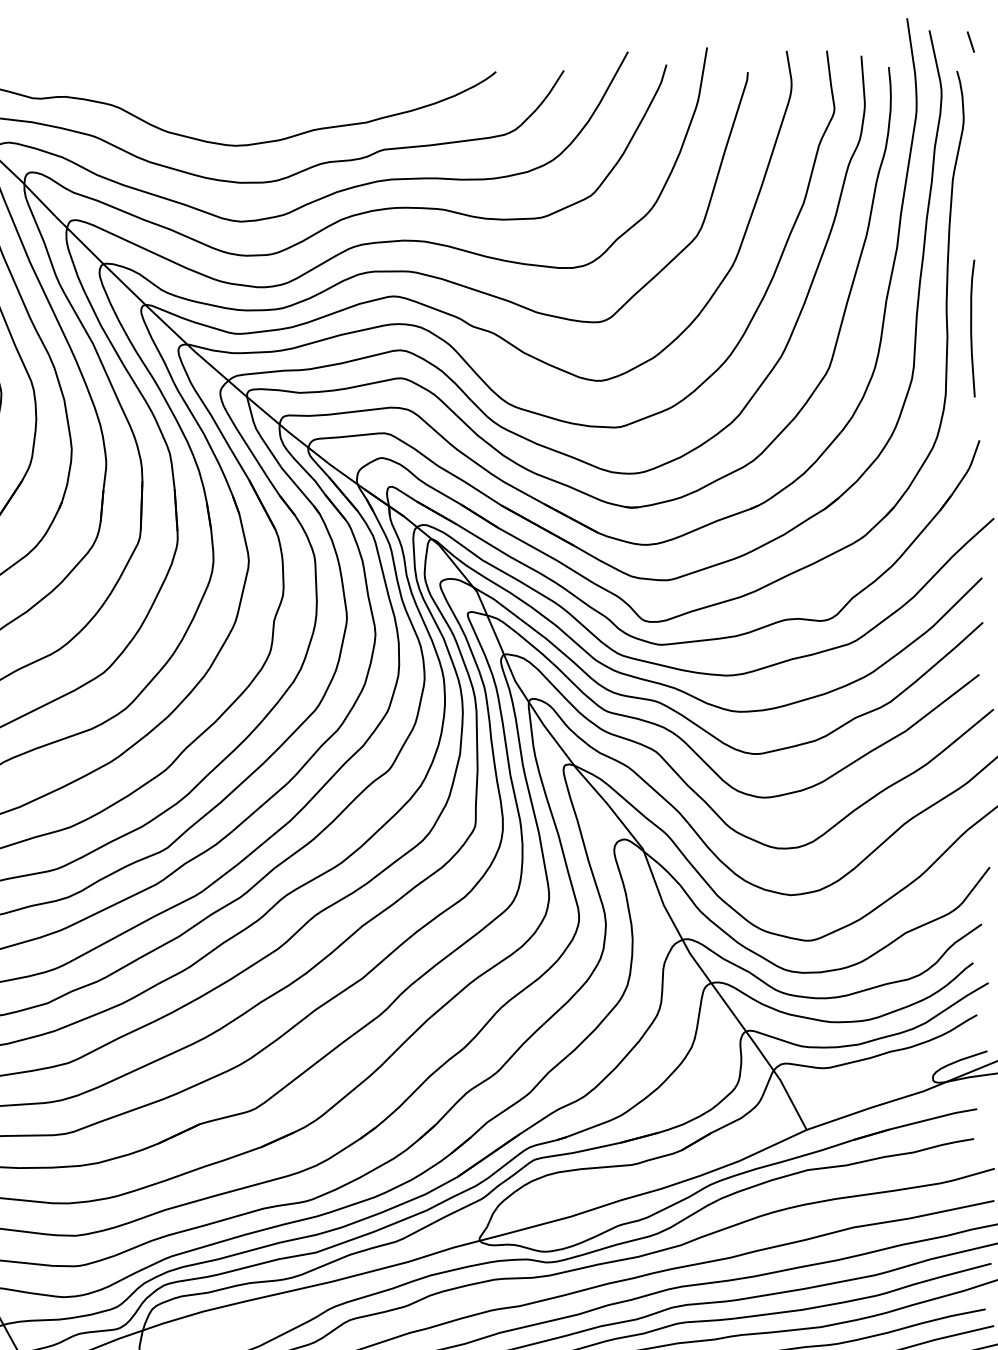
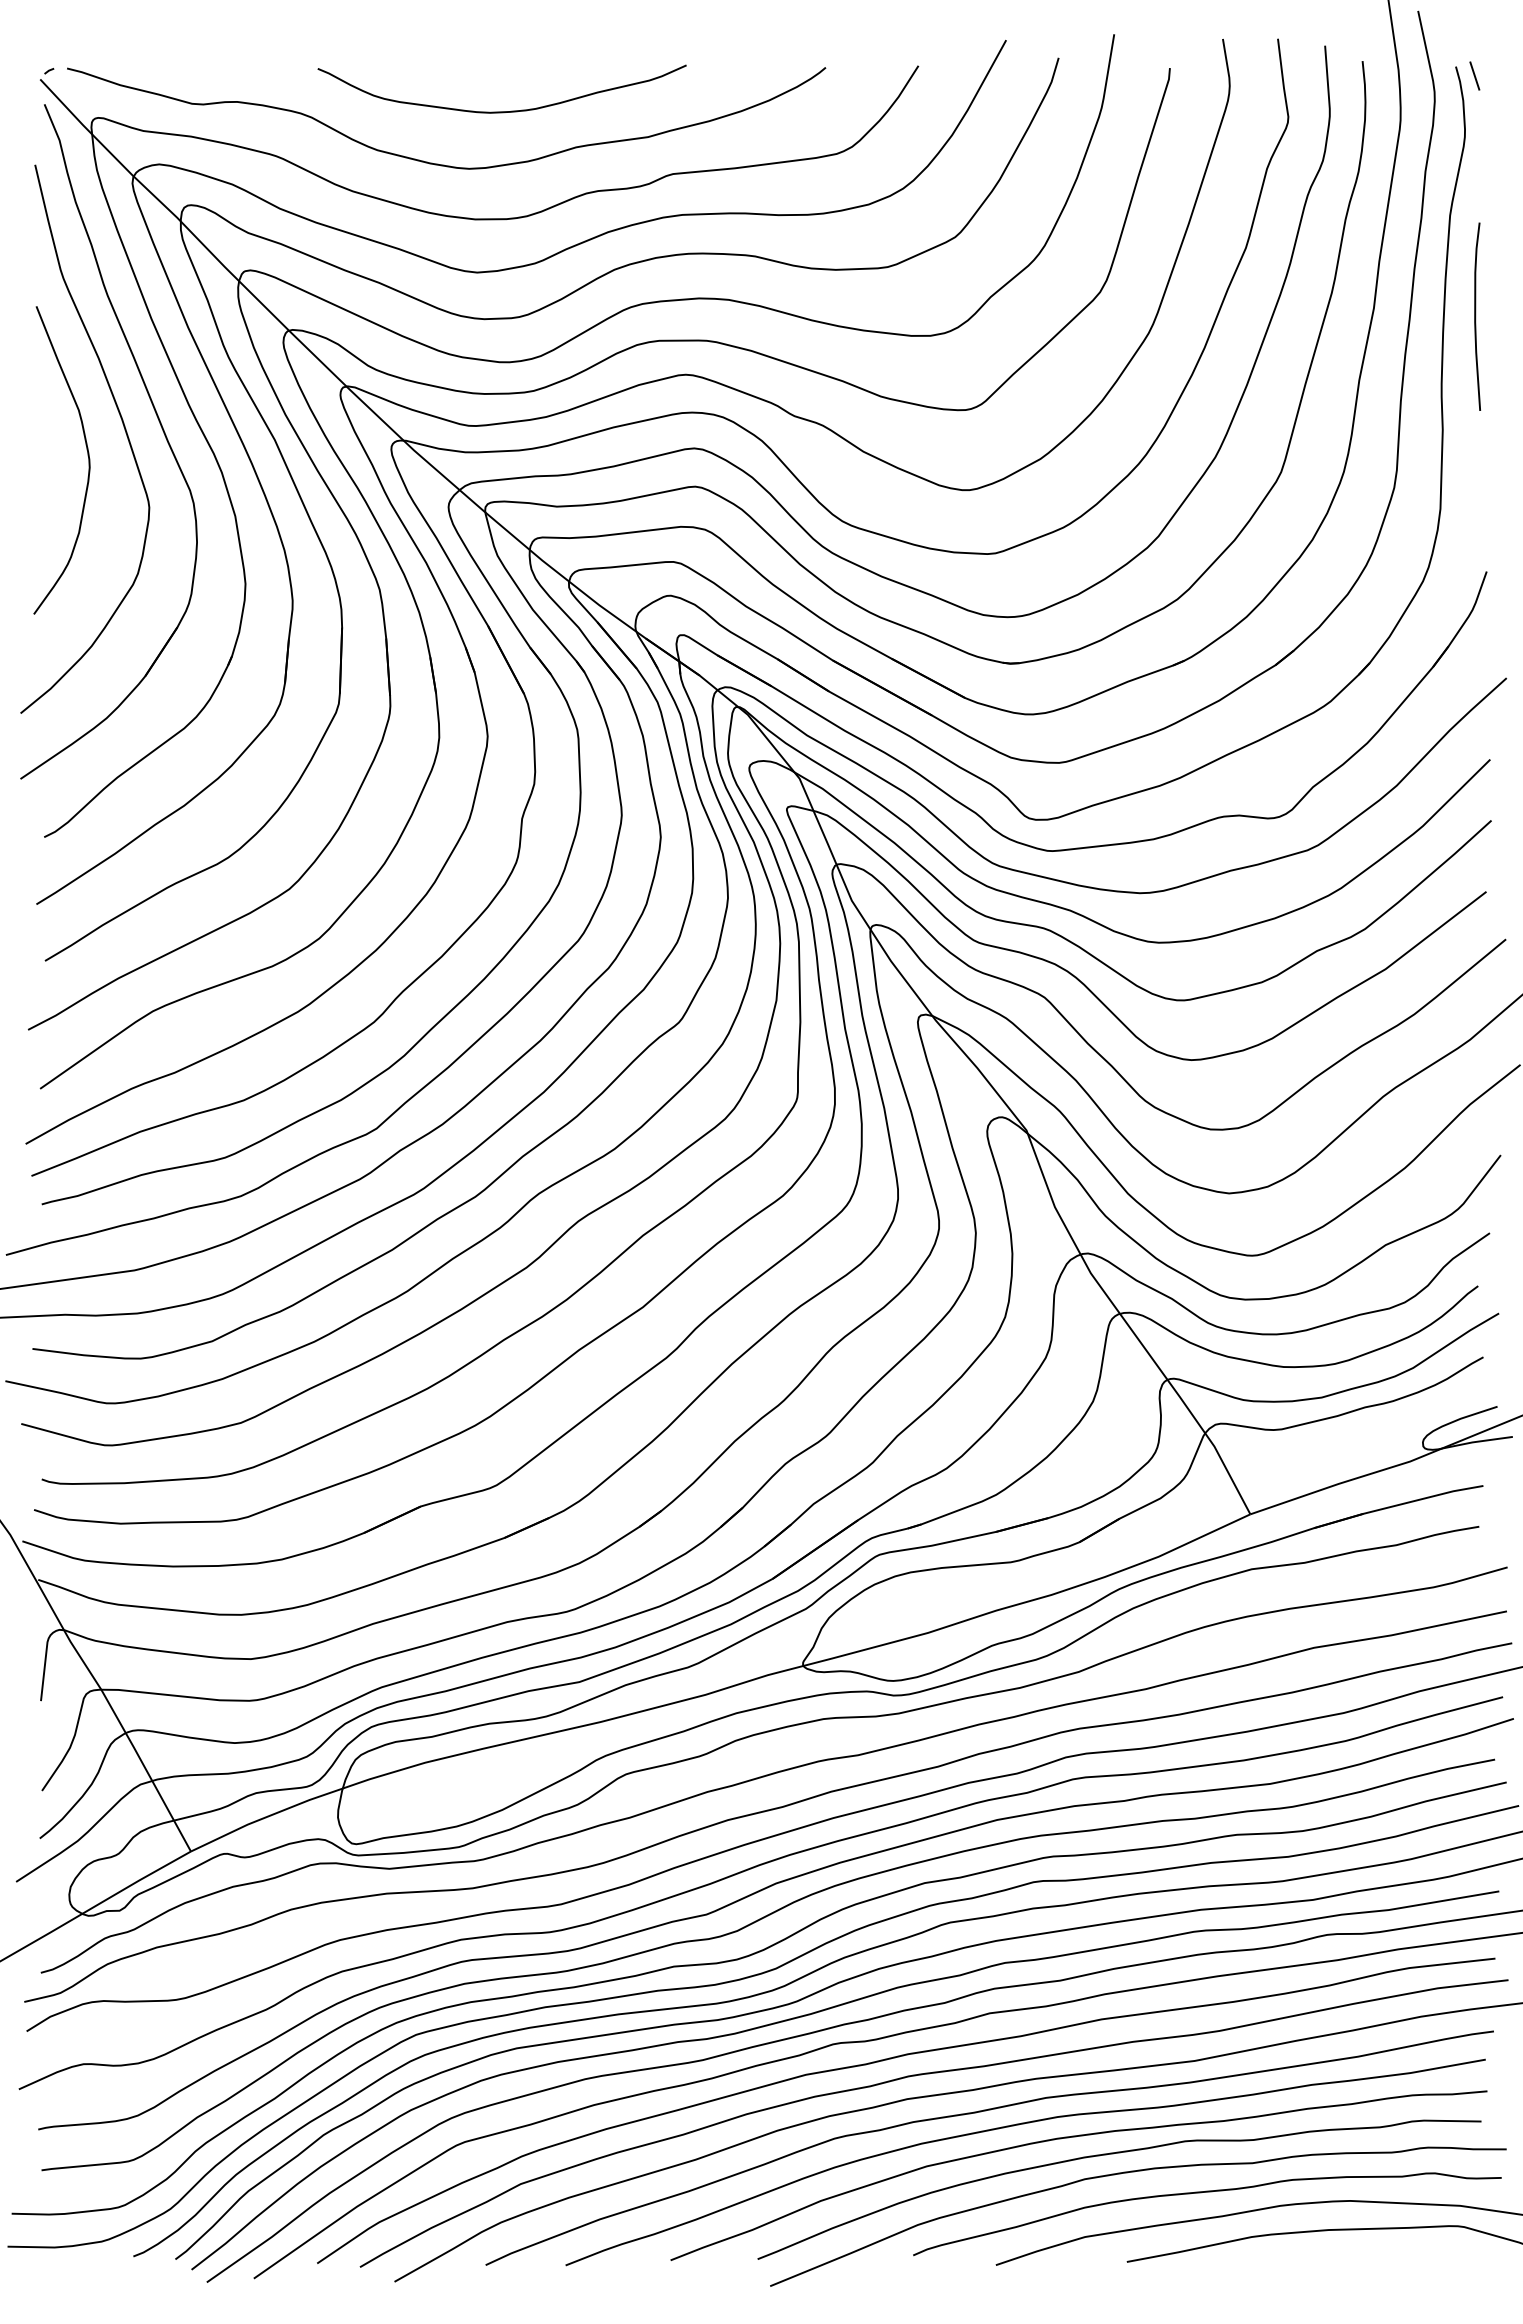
line: (970, 41) -> (1474, 75), moved
curve: (259, 103) -> (501, 111), added
curve: (972, 328) -> (1476, 316), moved

